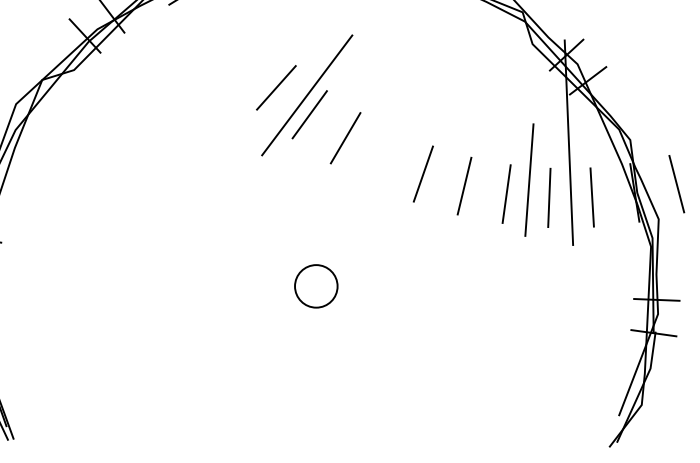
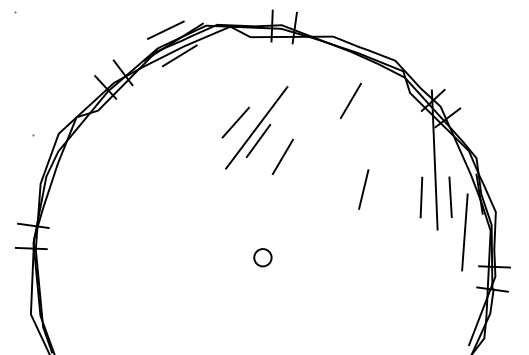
line: (445, 55) -> (350, 100), added
line: (422, 174) -> (335, 181), removed
line: (528, 180) -> (464, 232), moved
line: (677, 184) -> (508, 188), removed
line: (506, 193) -> (392, 194), removed
circle: (315, 286) -> (262, 257), size x0.6

